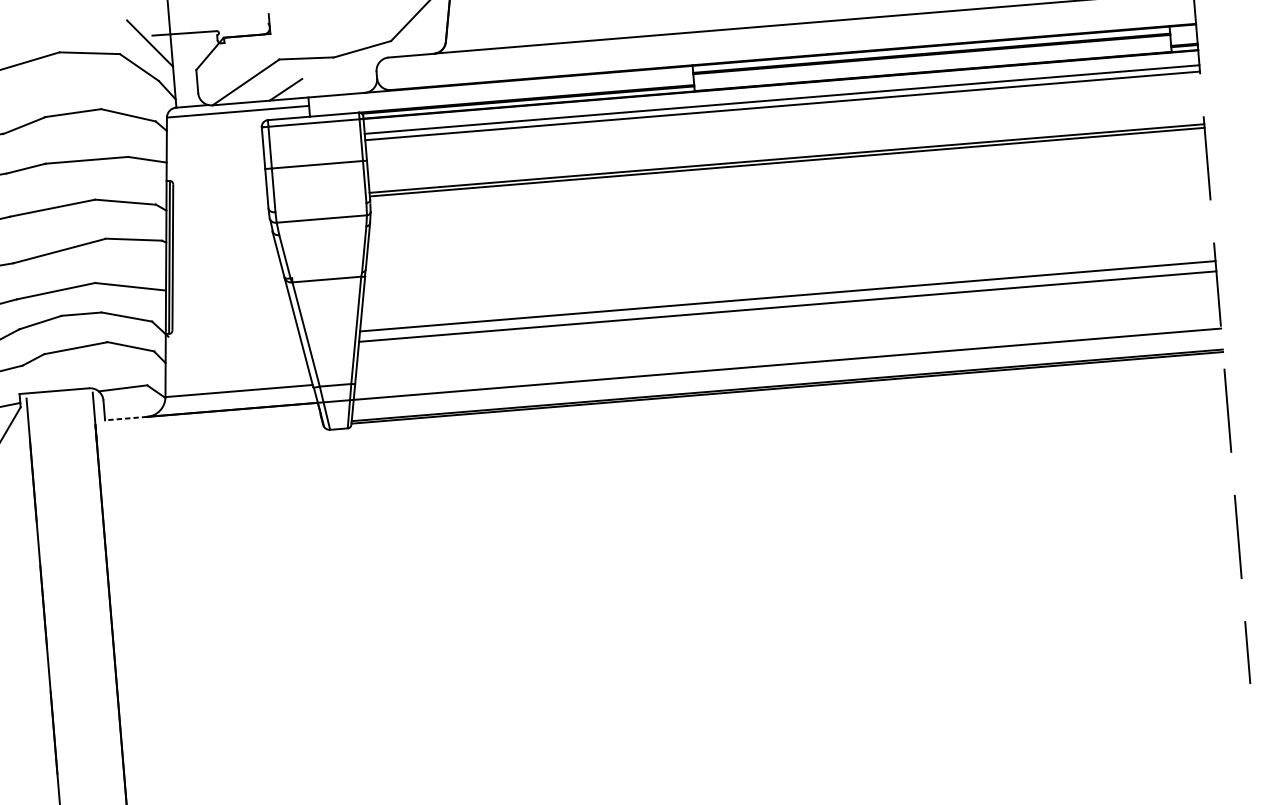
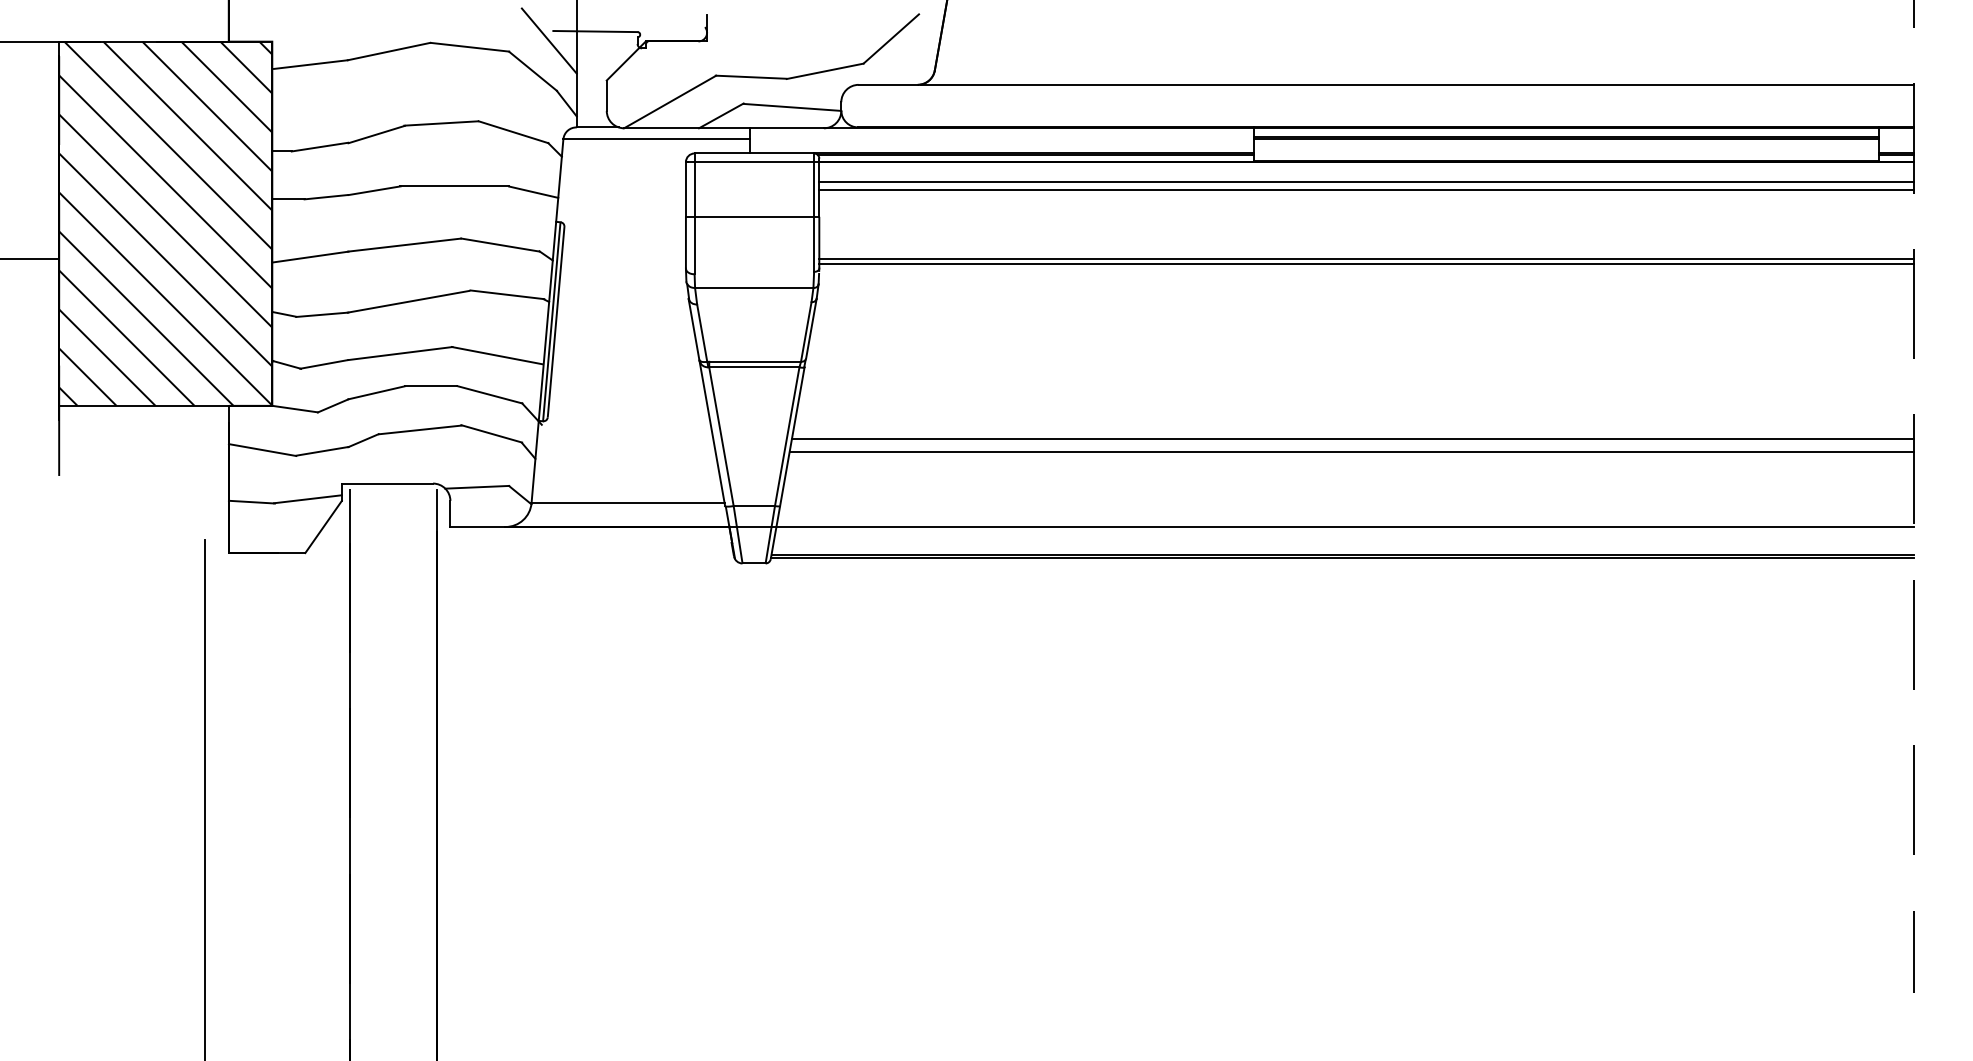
line: (339, 78) -> (792, 106), added
line: (327, 274) -> (755, 361), added
line: (126, 418) -> (478, 527), dashed -> solid

